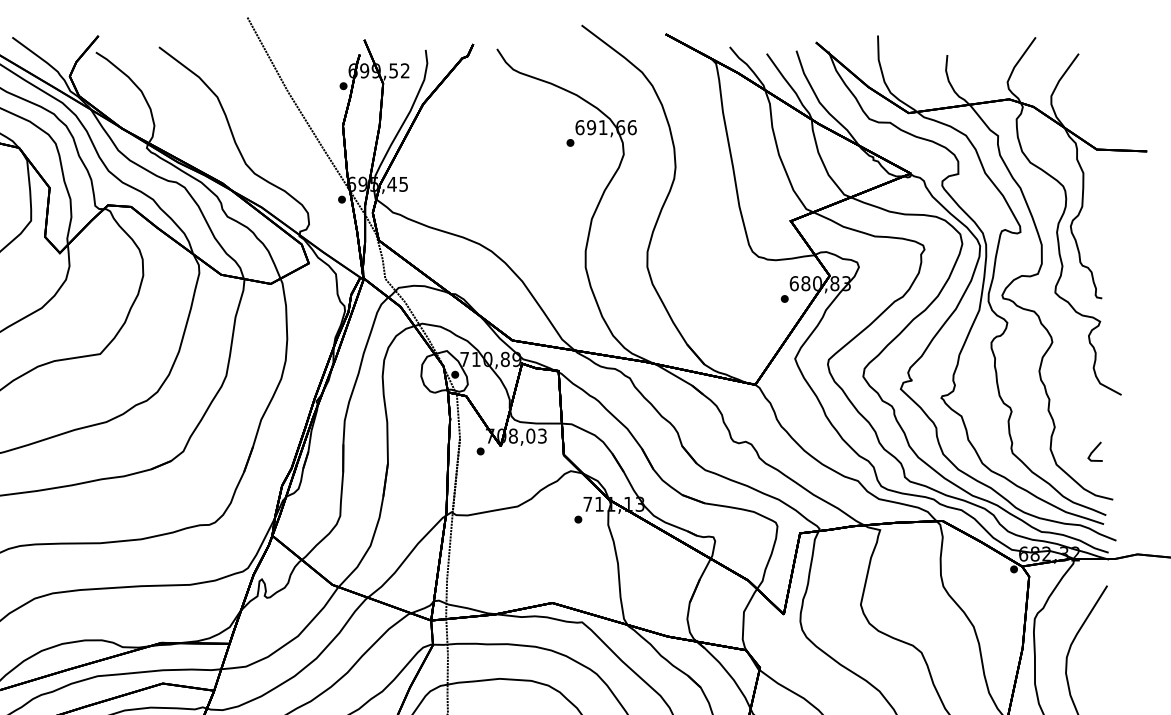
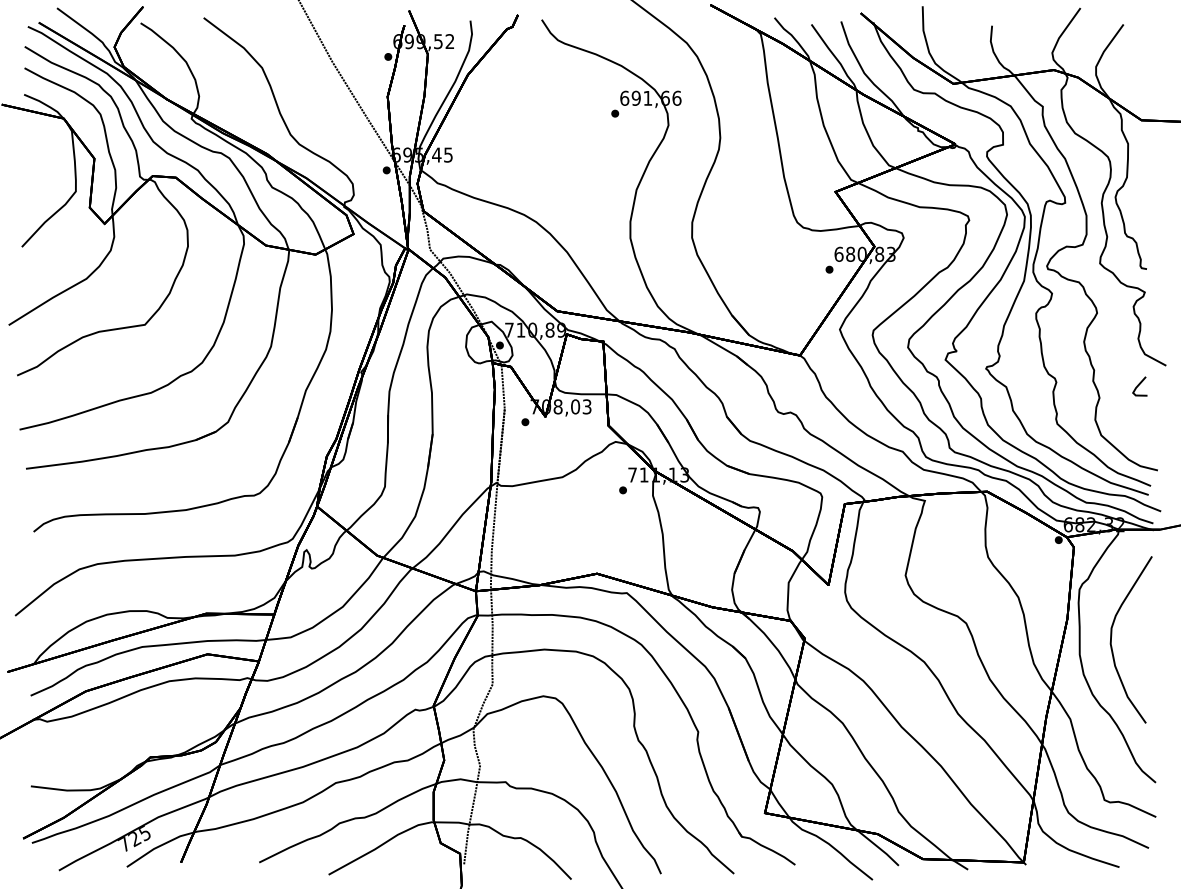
line: (1094, 450) -> (1139, 385), moved

